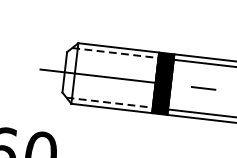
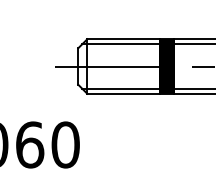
line: (115, 53) -> (121, 44), dashed -> solid
line: (109, 102) -> (121, 88), dashed -> solid

